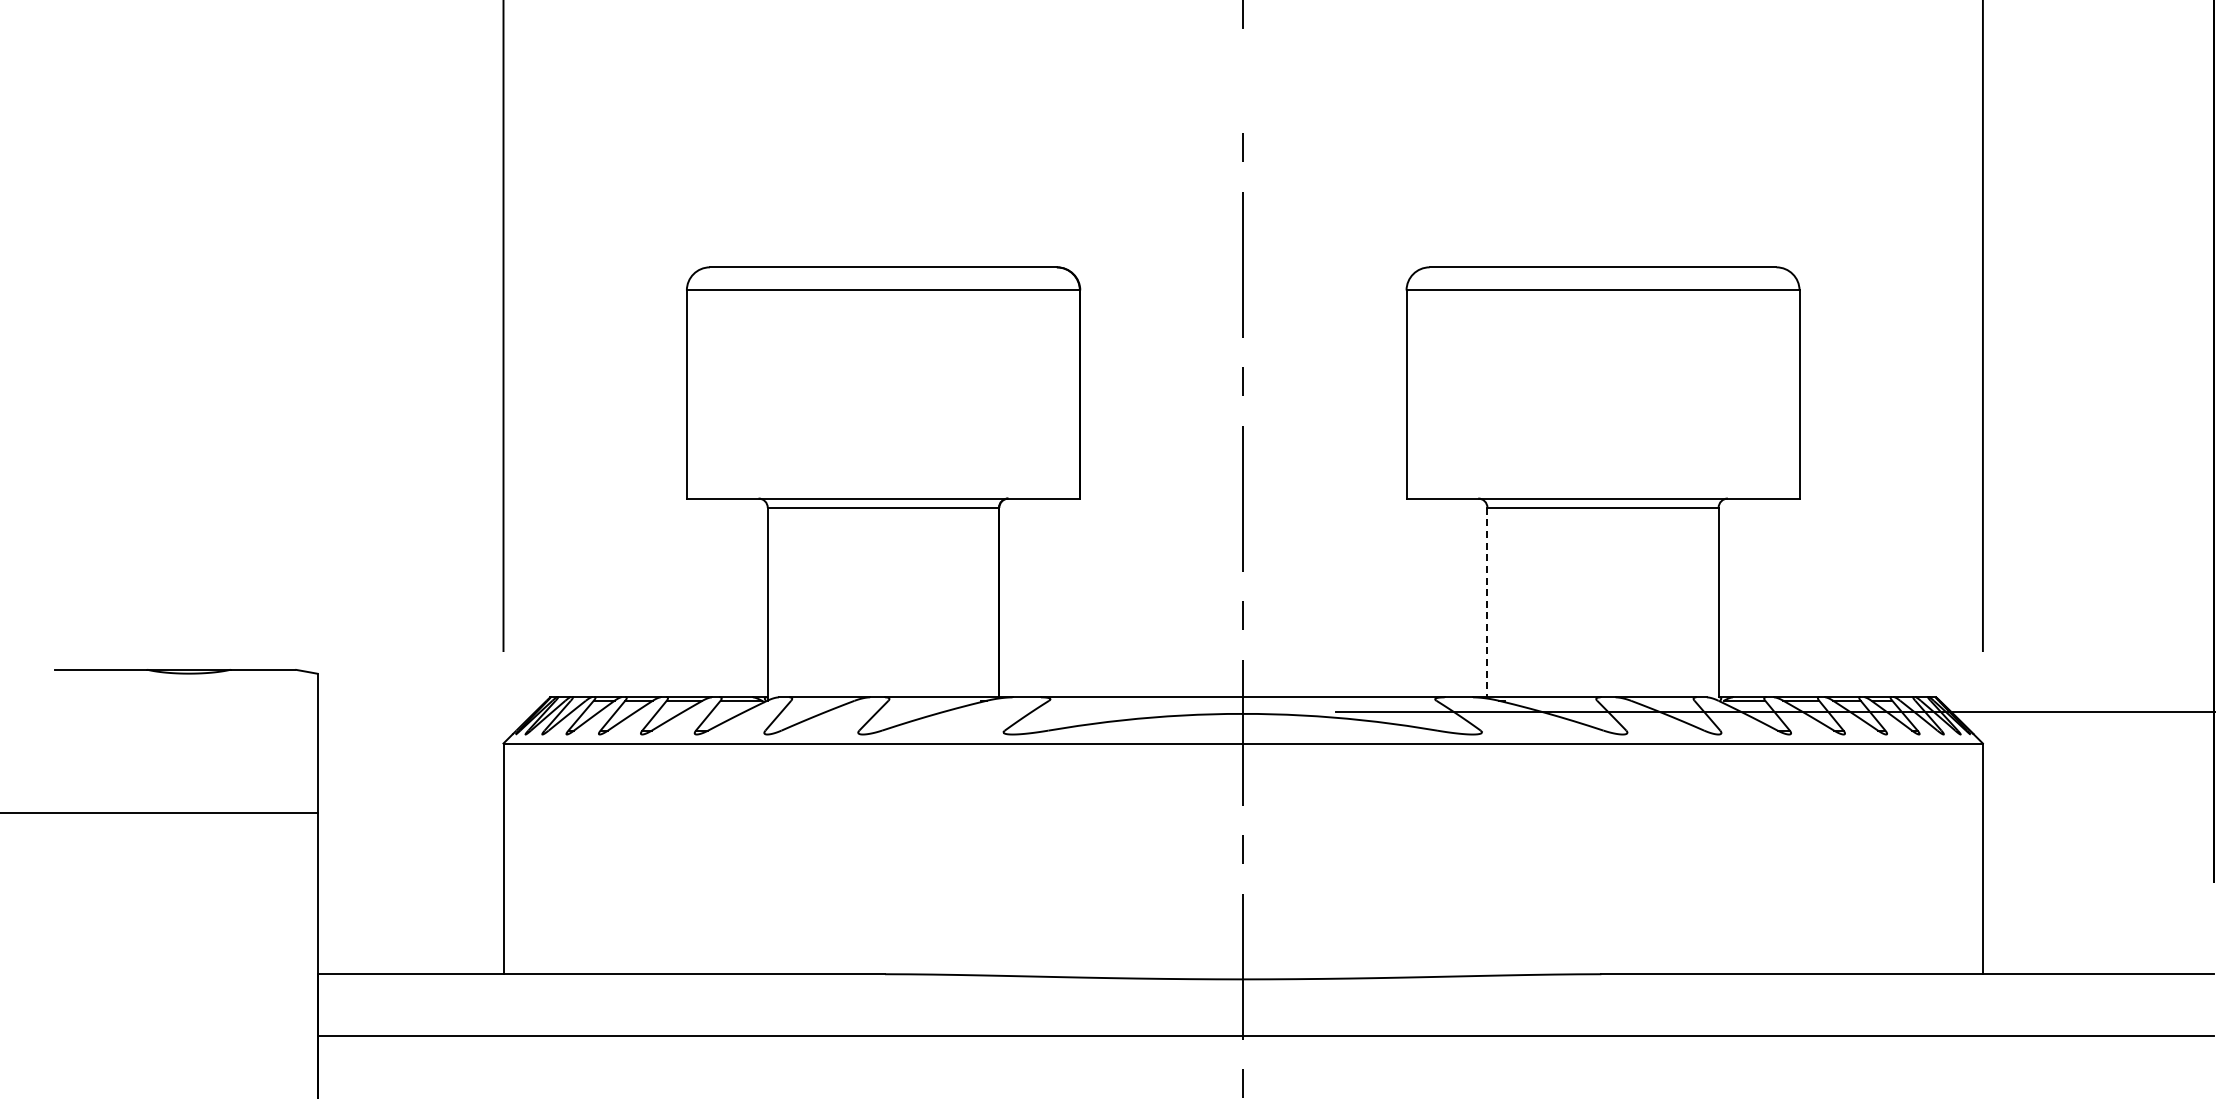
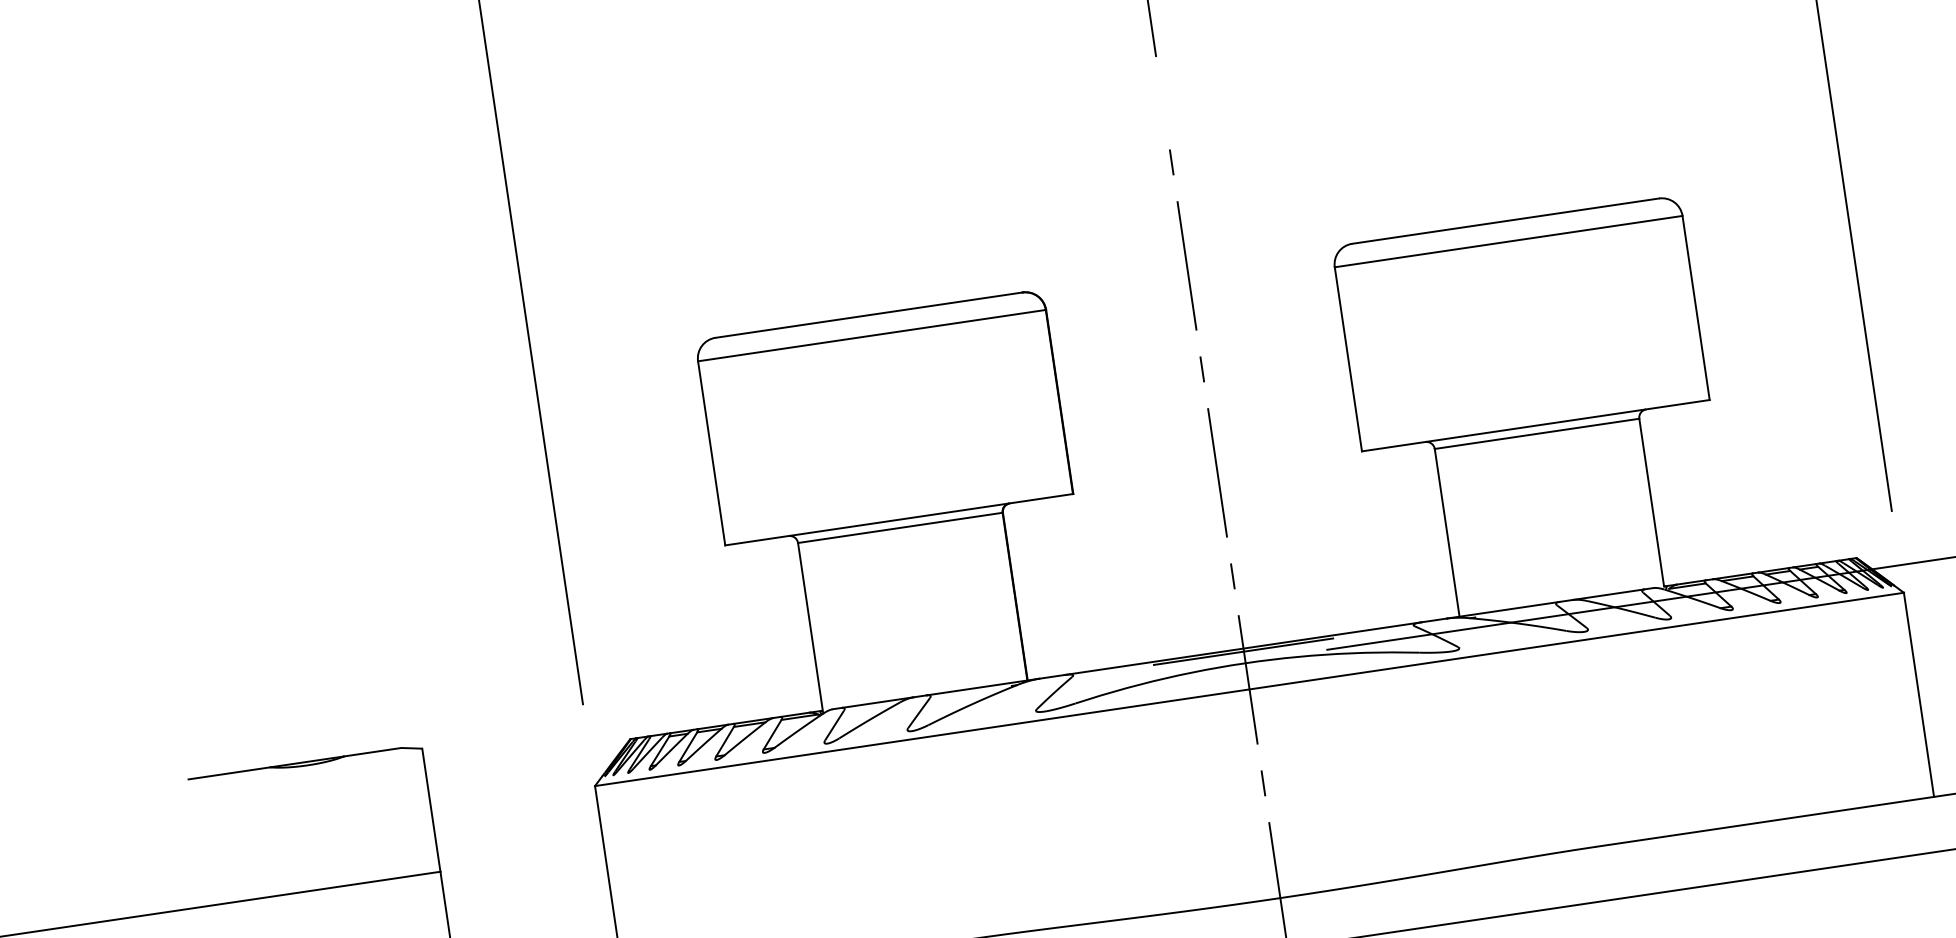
line: (1487, 602) -> (1447, 532), dashed -> solid
line: (1242, 700) -> (1243, 651), added

